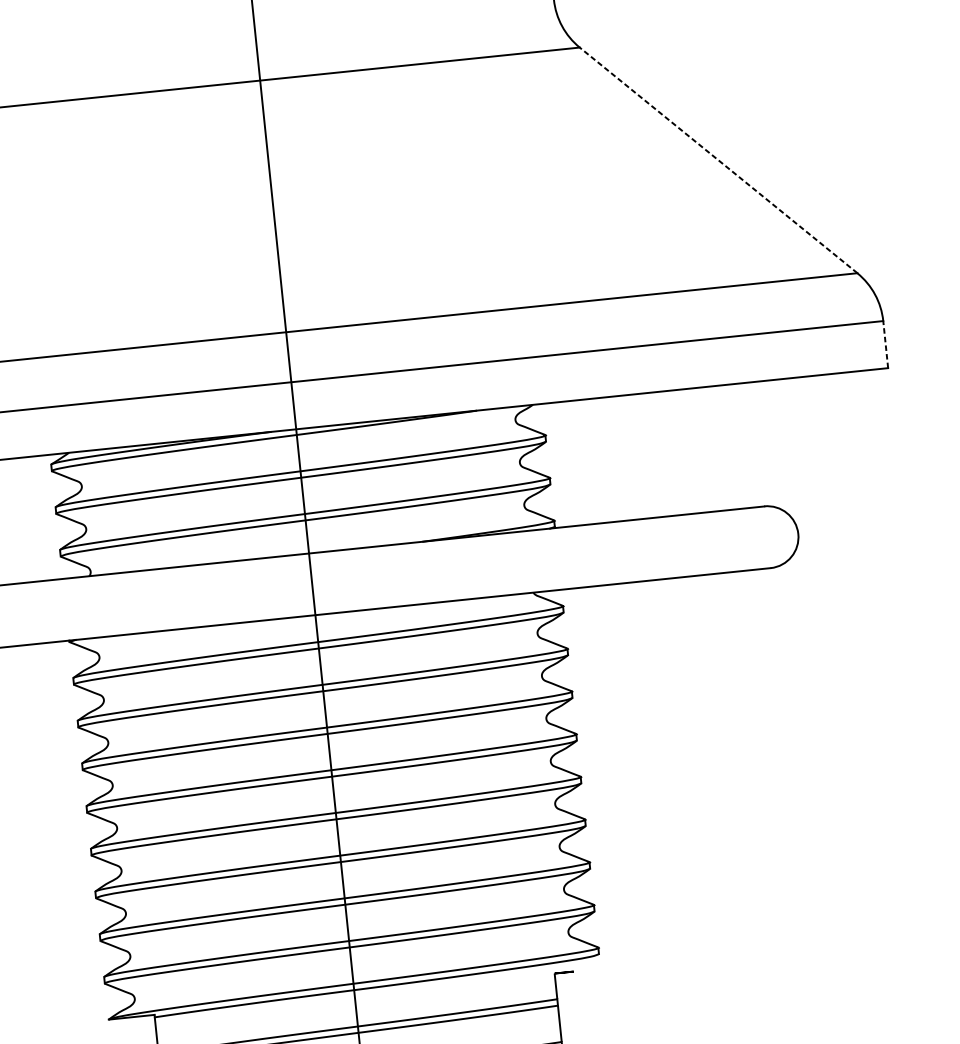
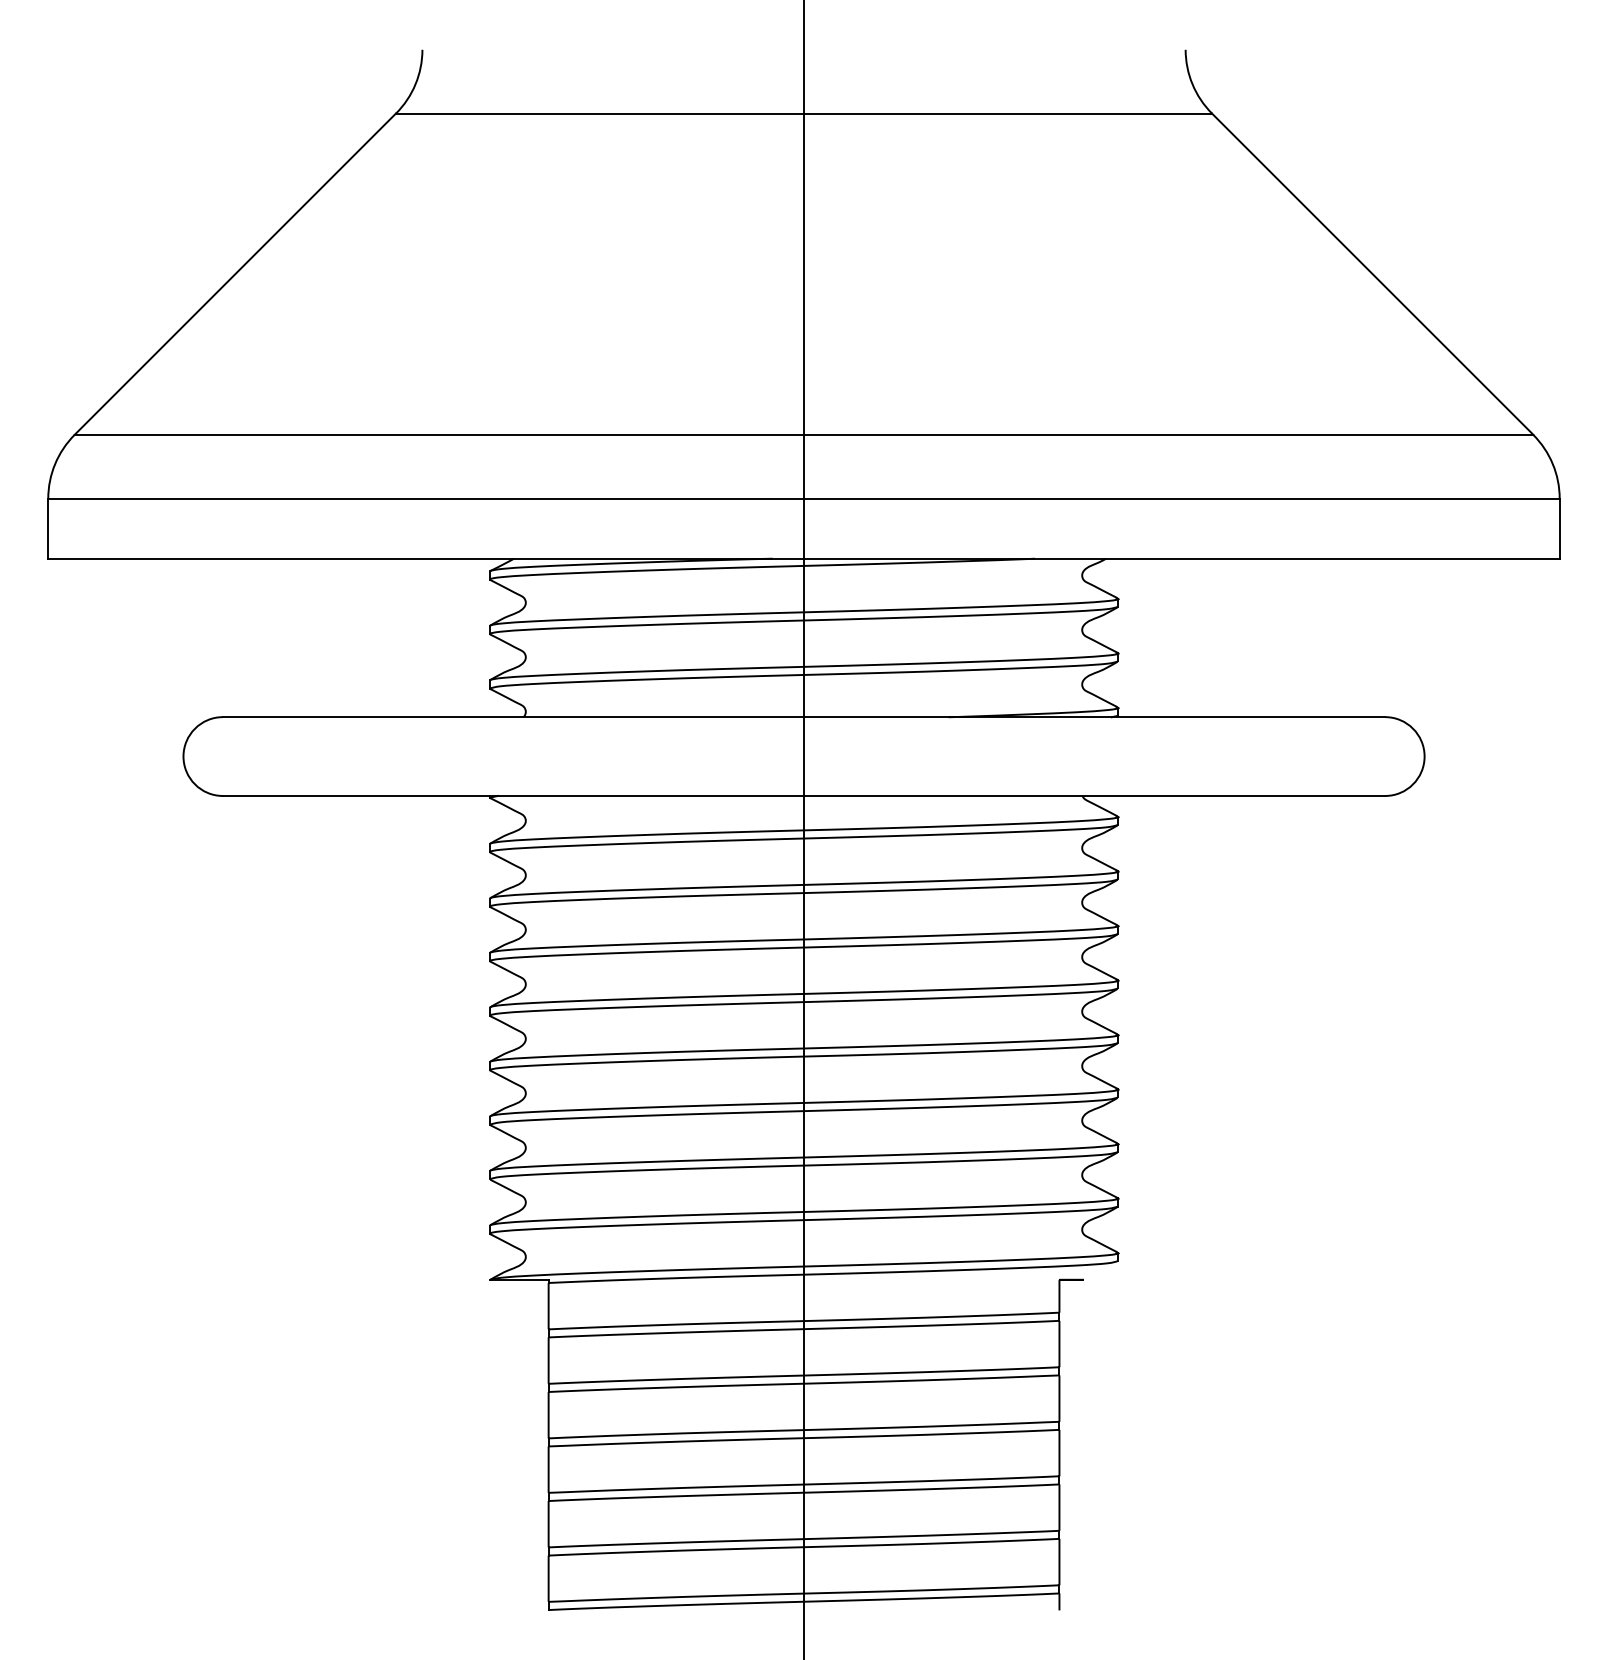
line: (718, 159) -> (1372, 273), dashed -> solid
line: (885, 344) -> (1559, 528), dashed -> solid

